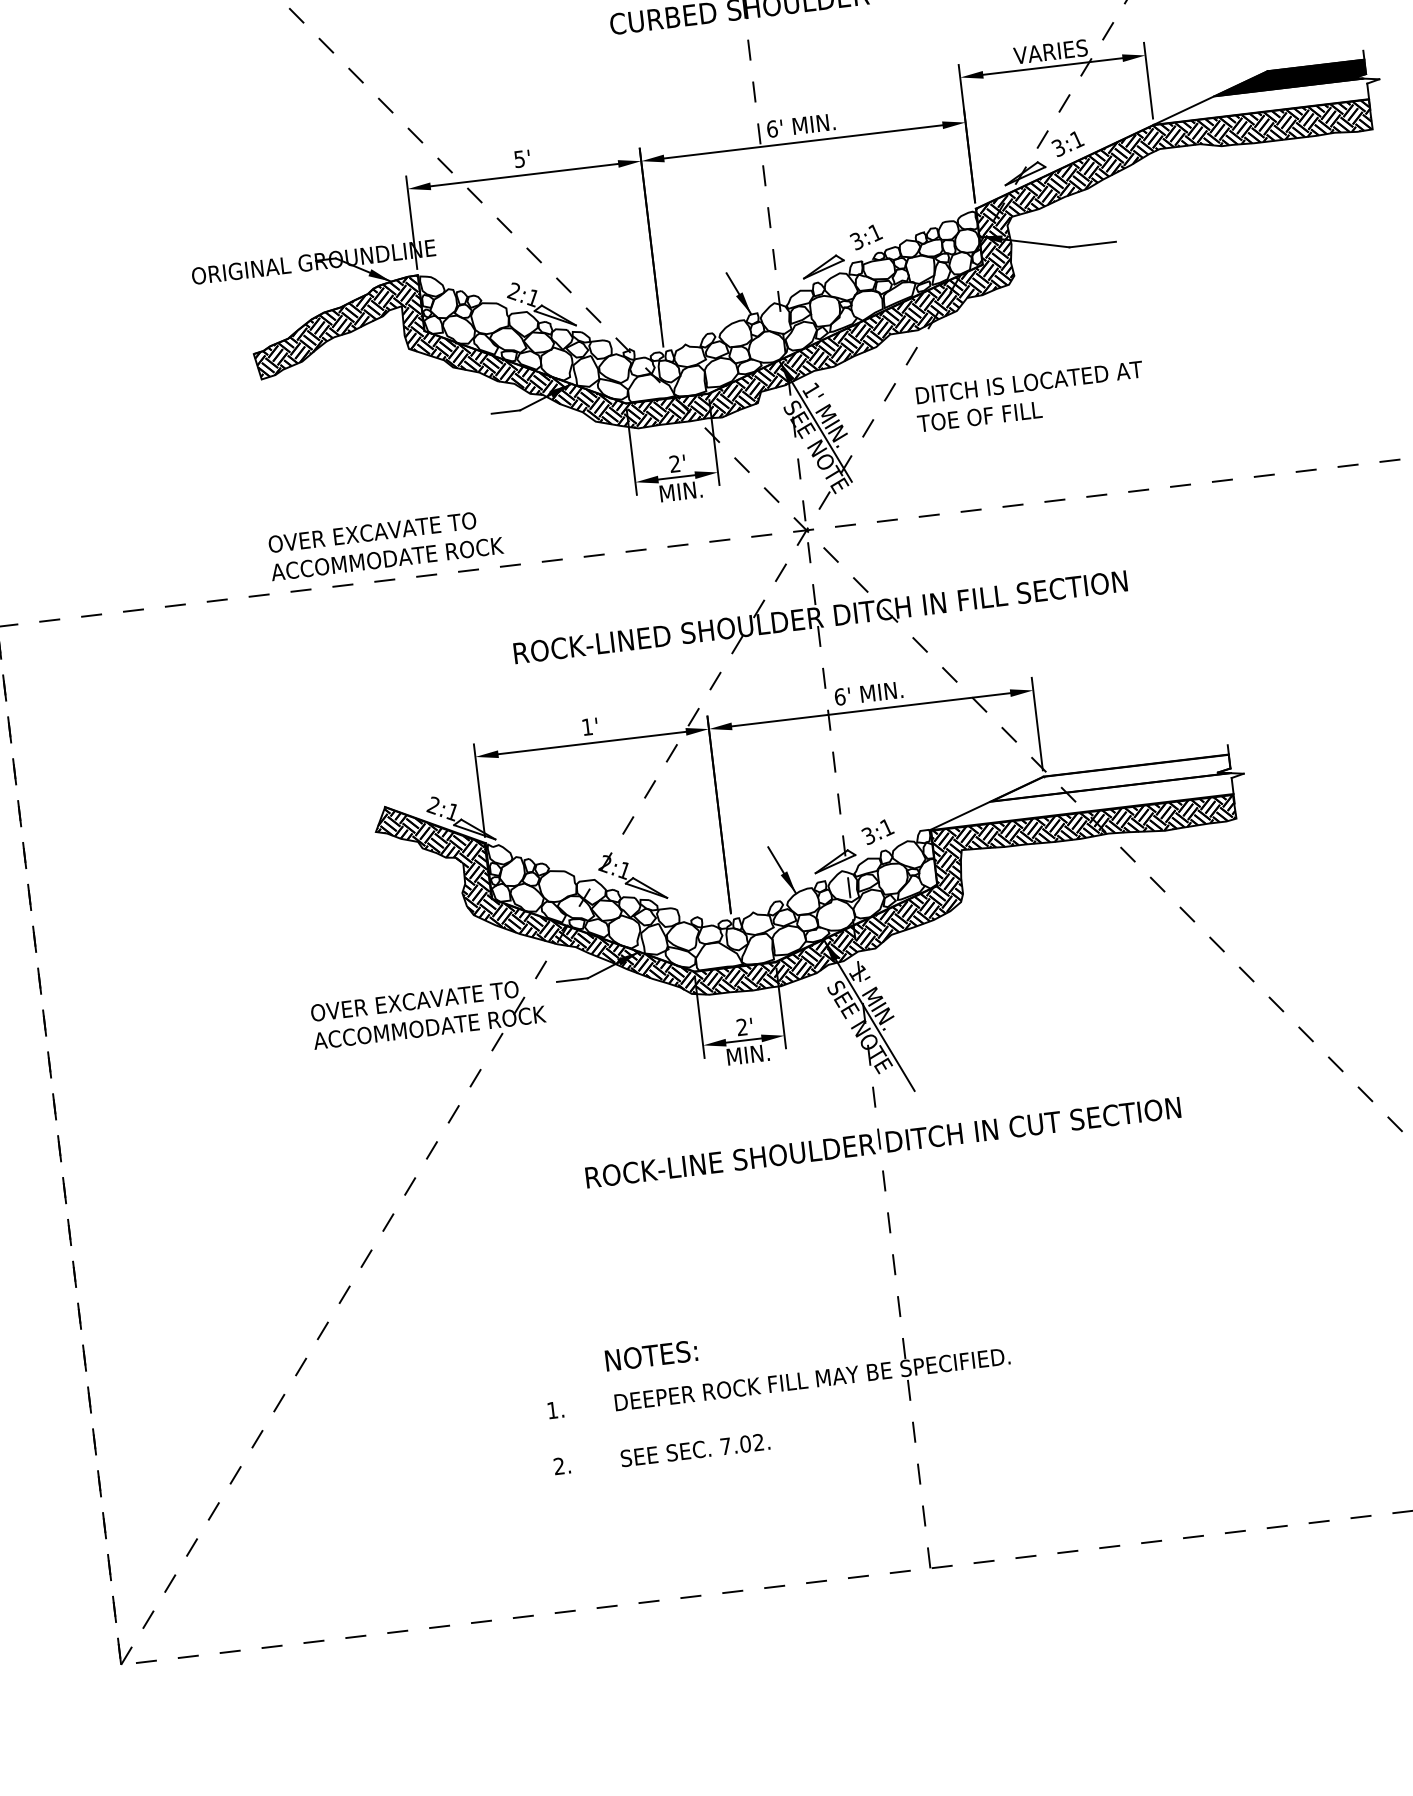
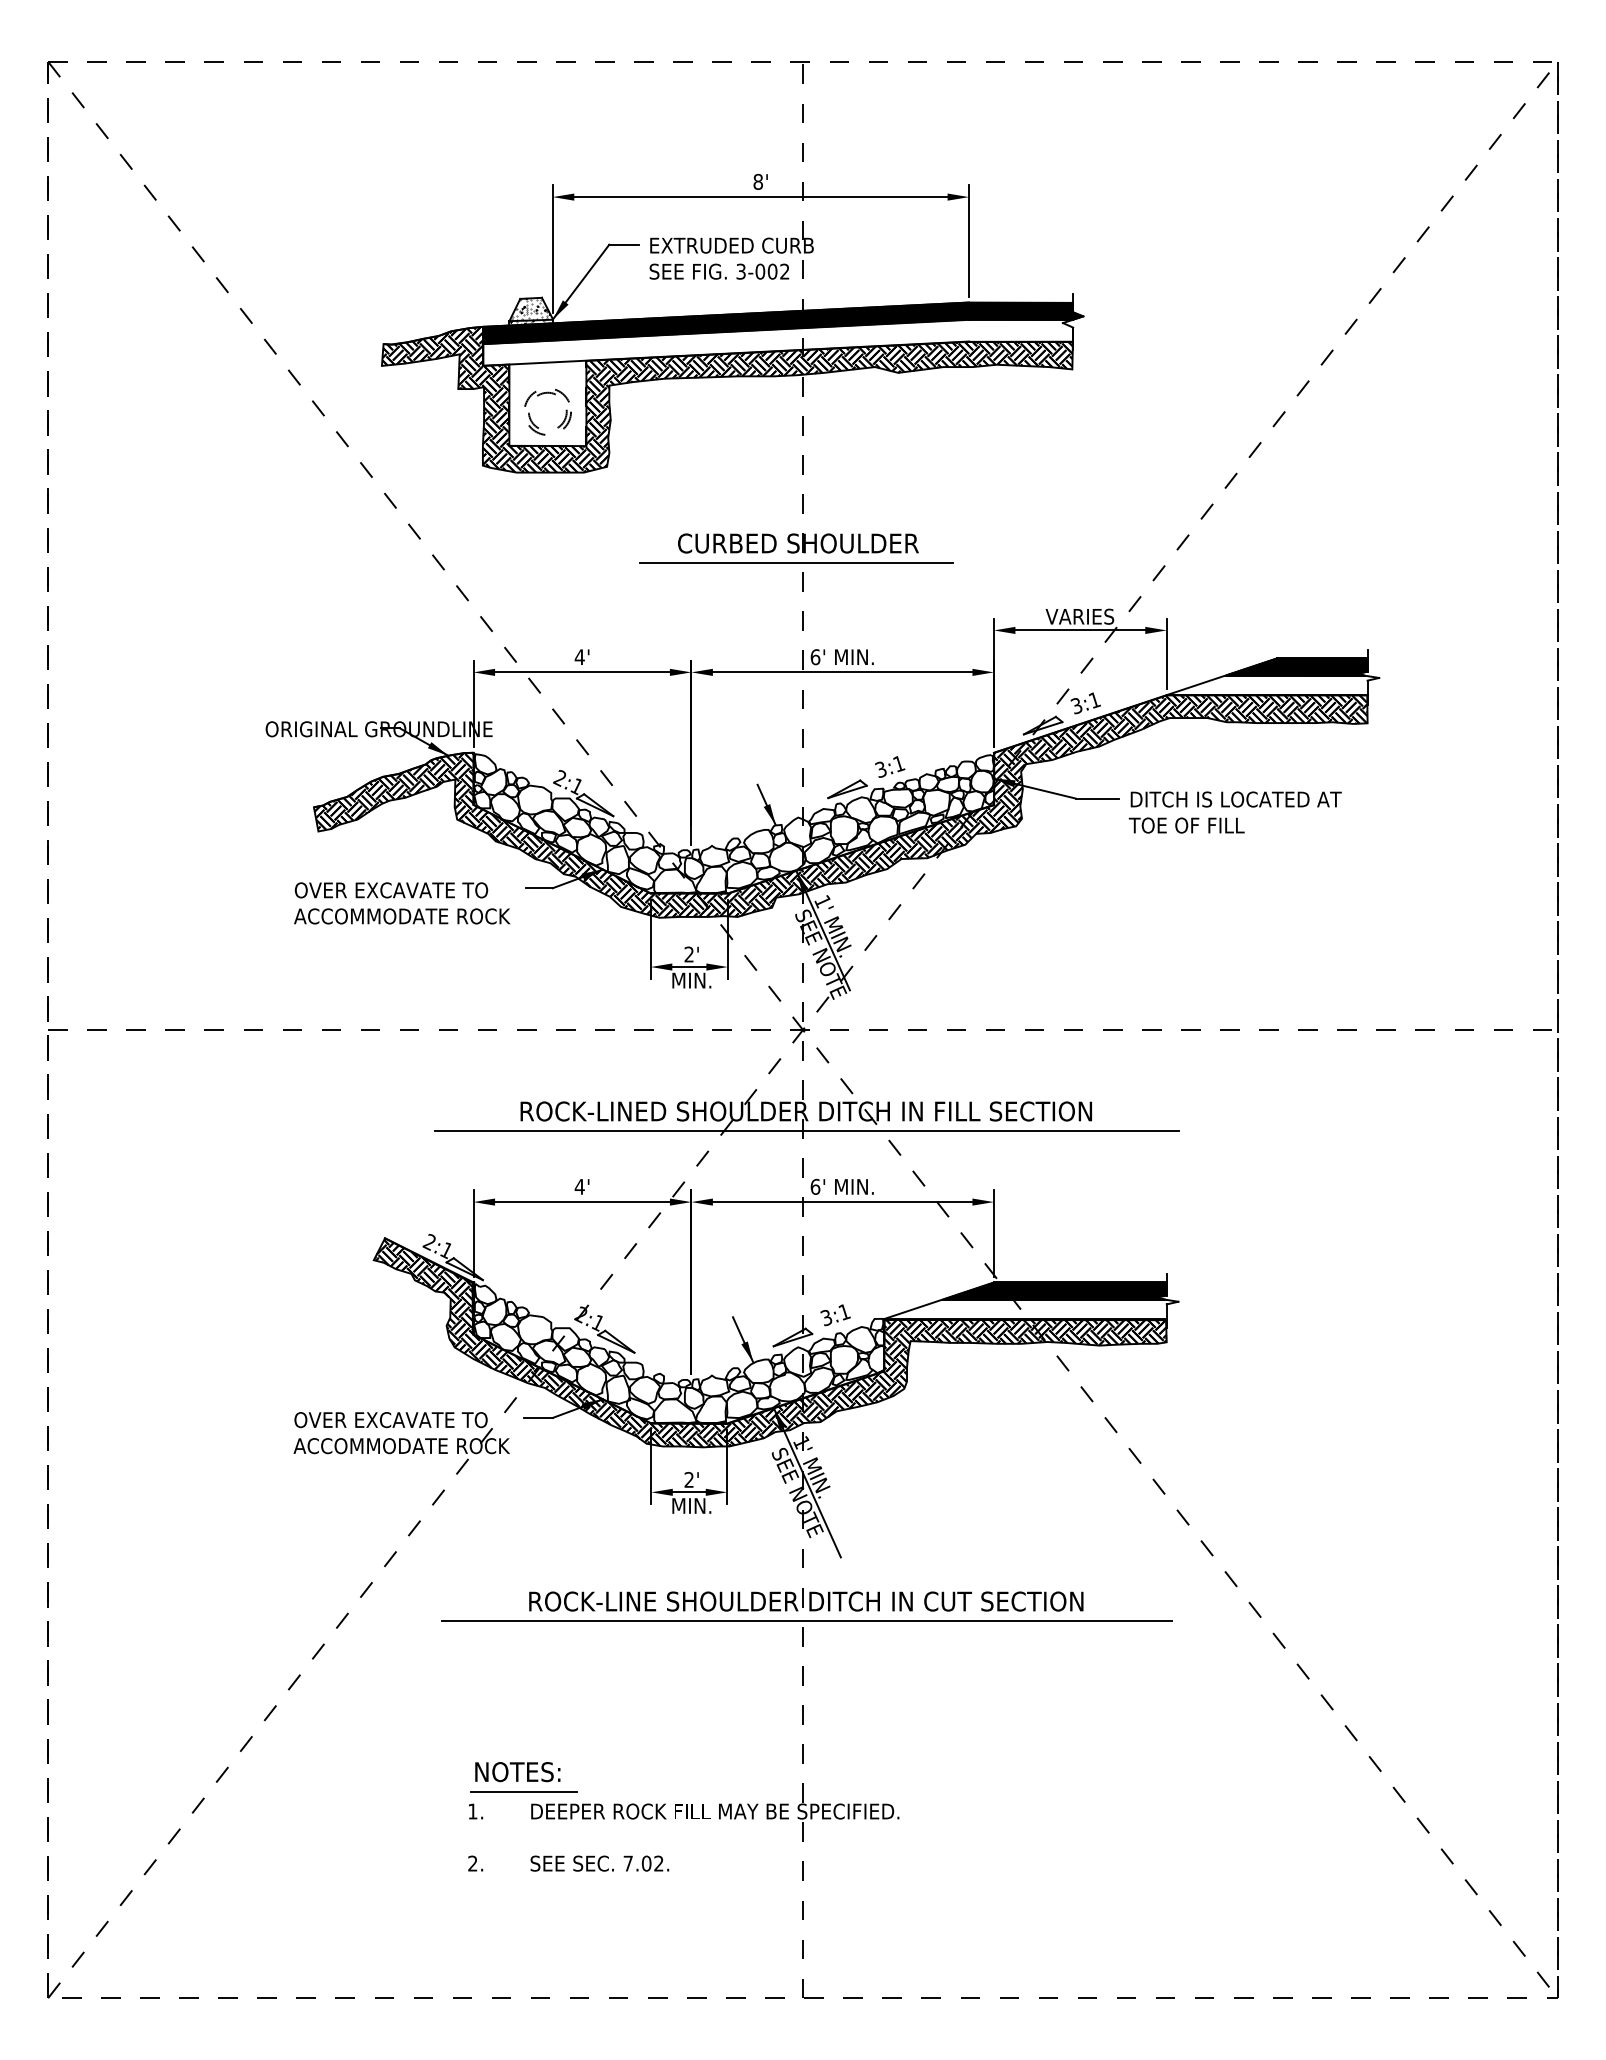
line: (739, 31) -> (796, 563), added
text: (519, 159) -> (579, 657), 5' -> 4'
text: (1029, 396) -> (1234, 812), moved
text: (385, 545) -> (402, 903), moved
line: (823, 638) -> (806, 1131), added
text: (586, 726) -> (579, 1186), 1' -> 4'
fill: (1109, 777) -> (1054, 1290), added
line: (885, 1164) -> (806, 1621), added
text: (651, 1356) -> (517, 1772), moved
line: (605, 1382) -> (524, 1791), added

